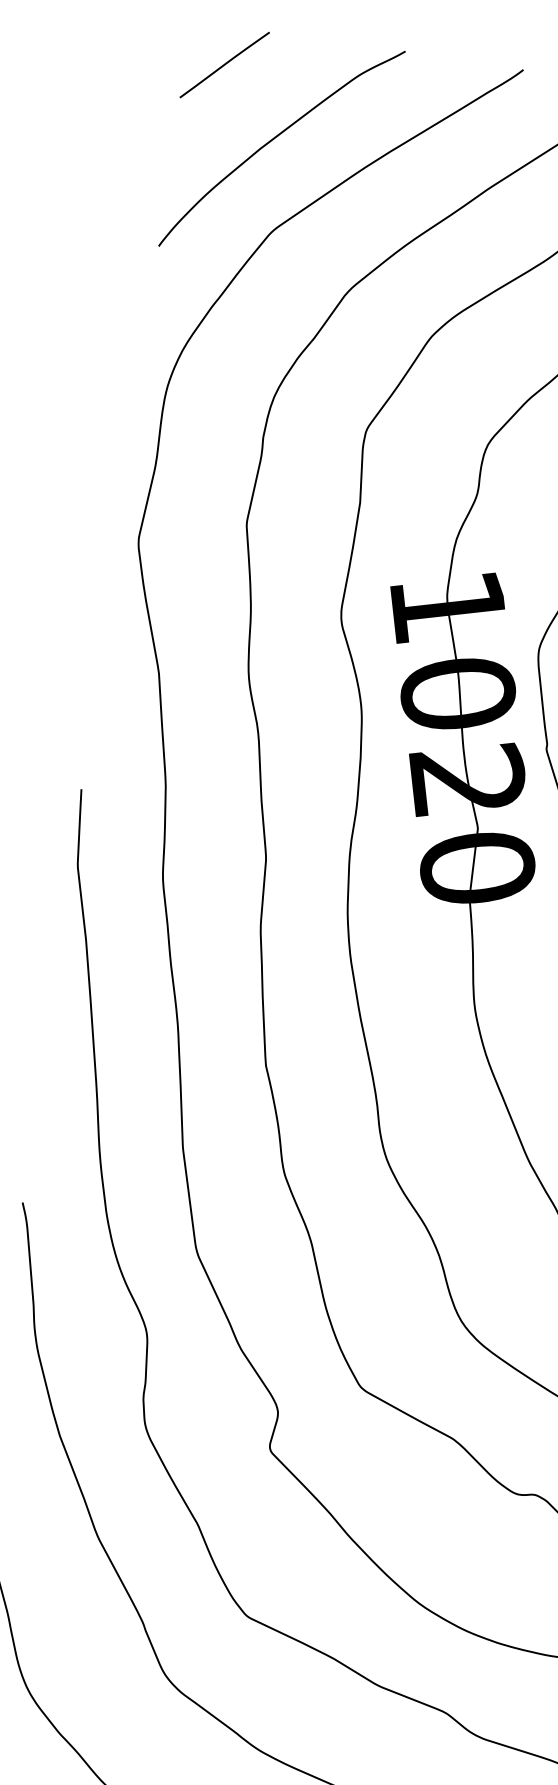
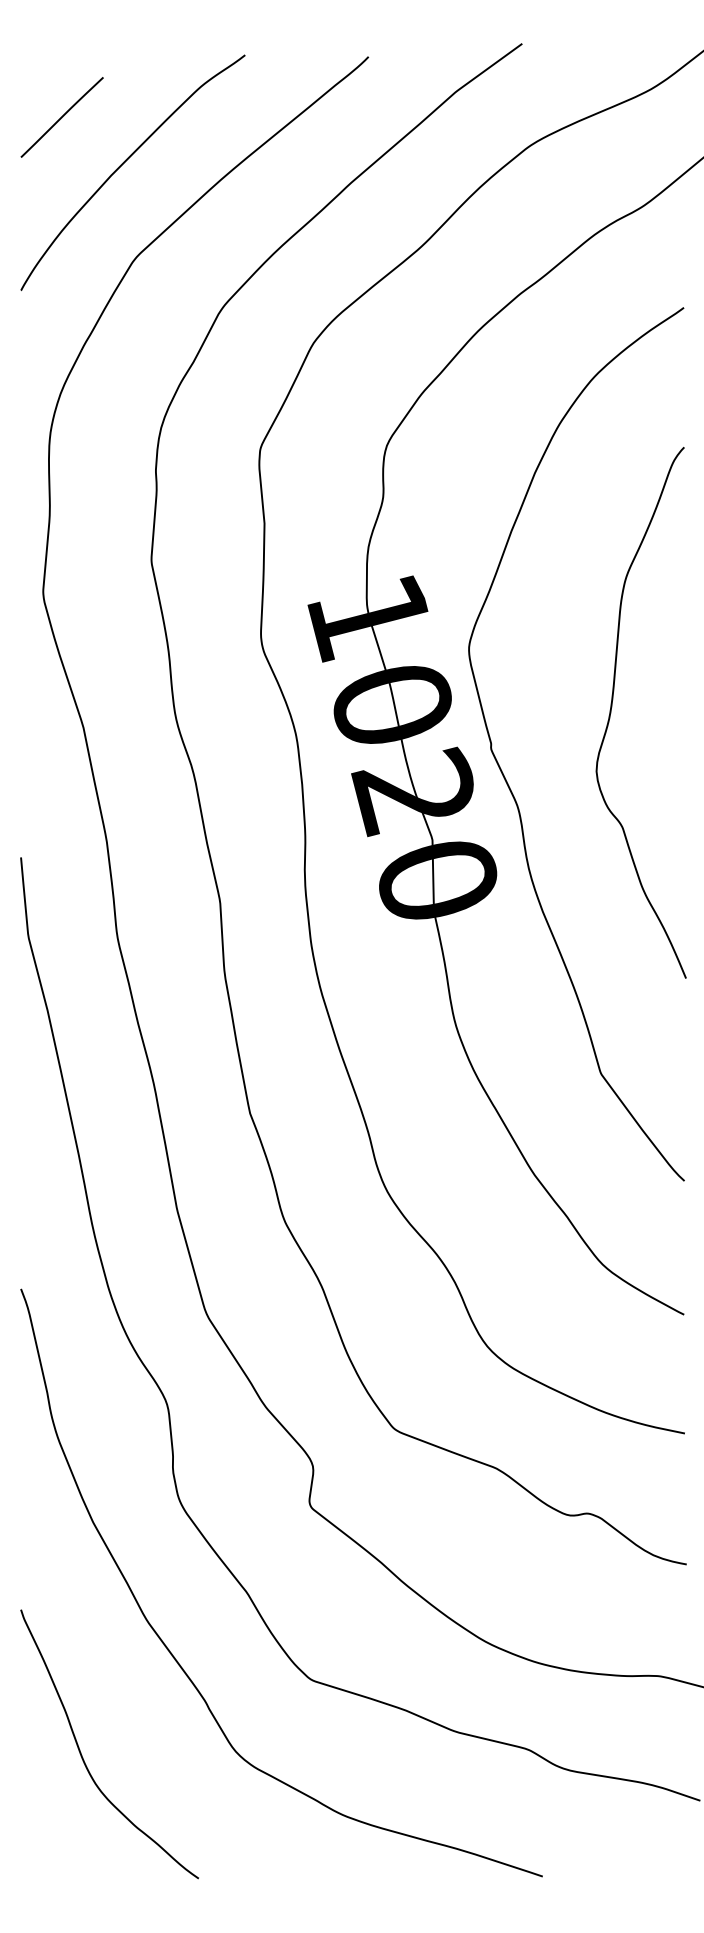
line: (224, 65) -> (61, 117), moved

